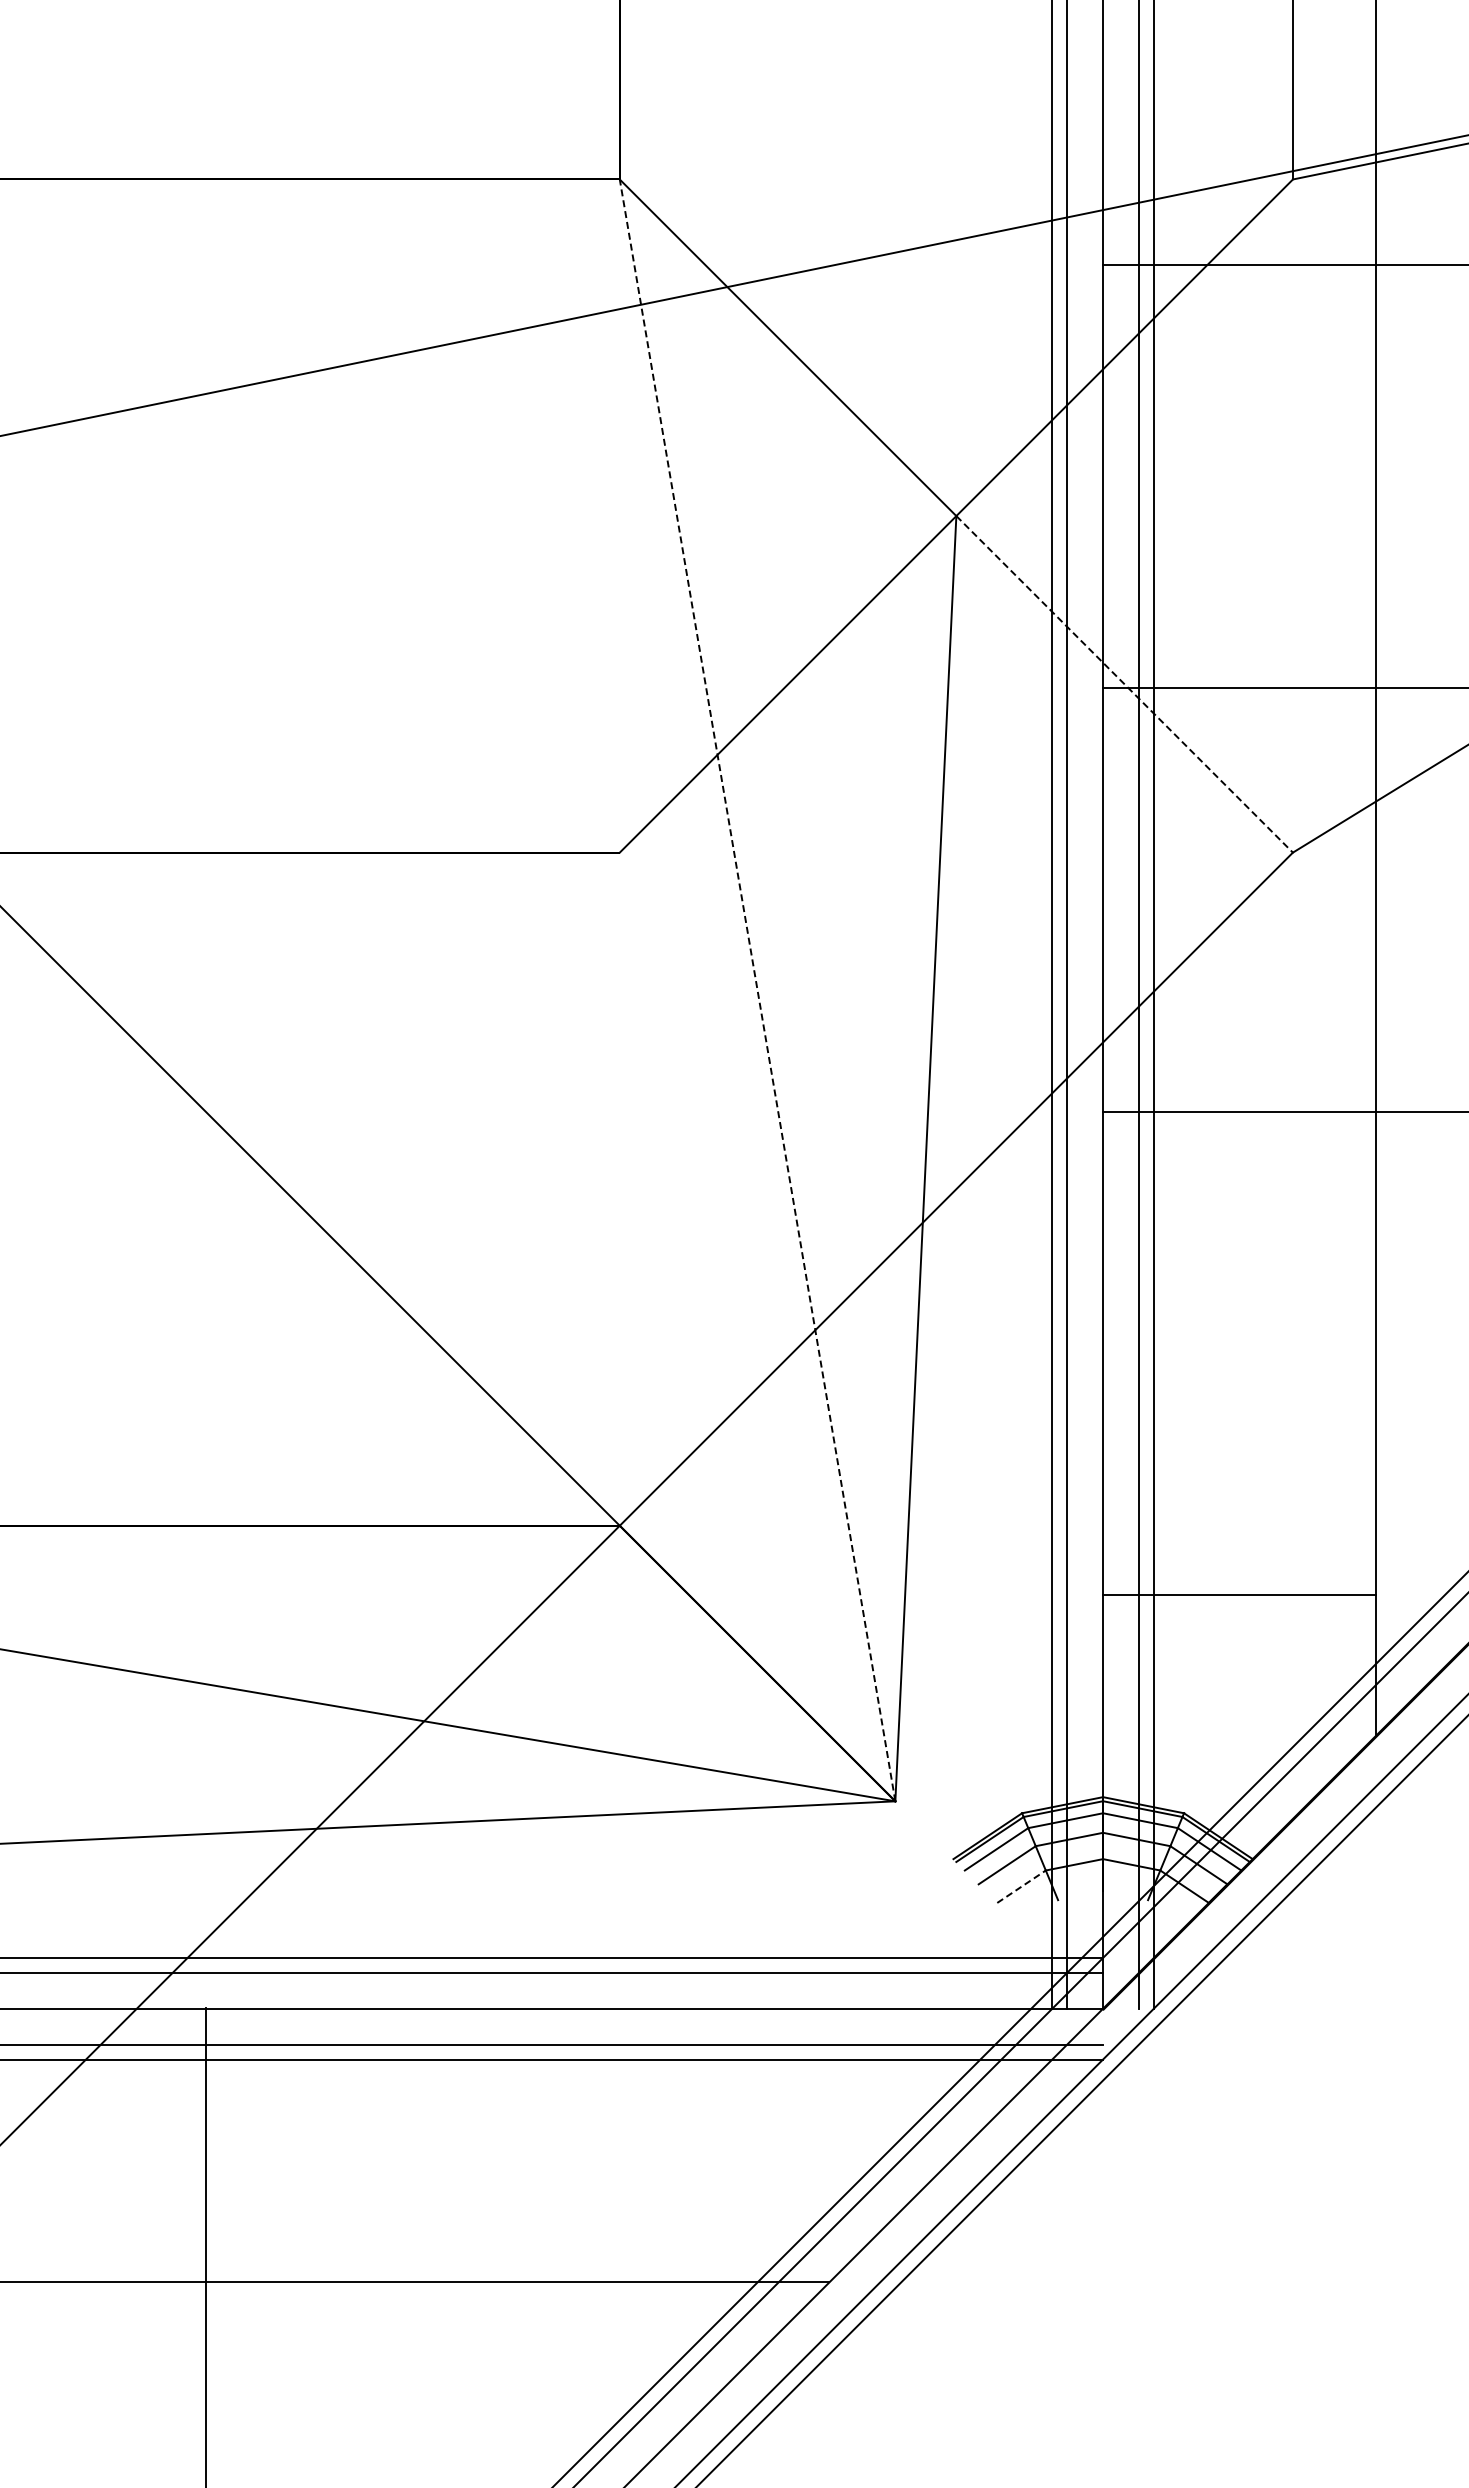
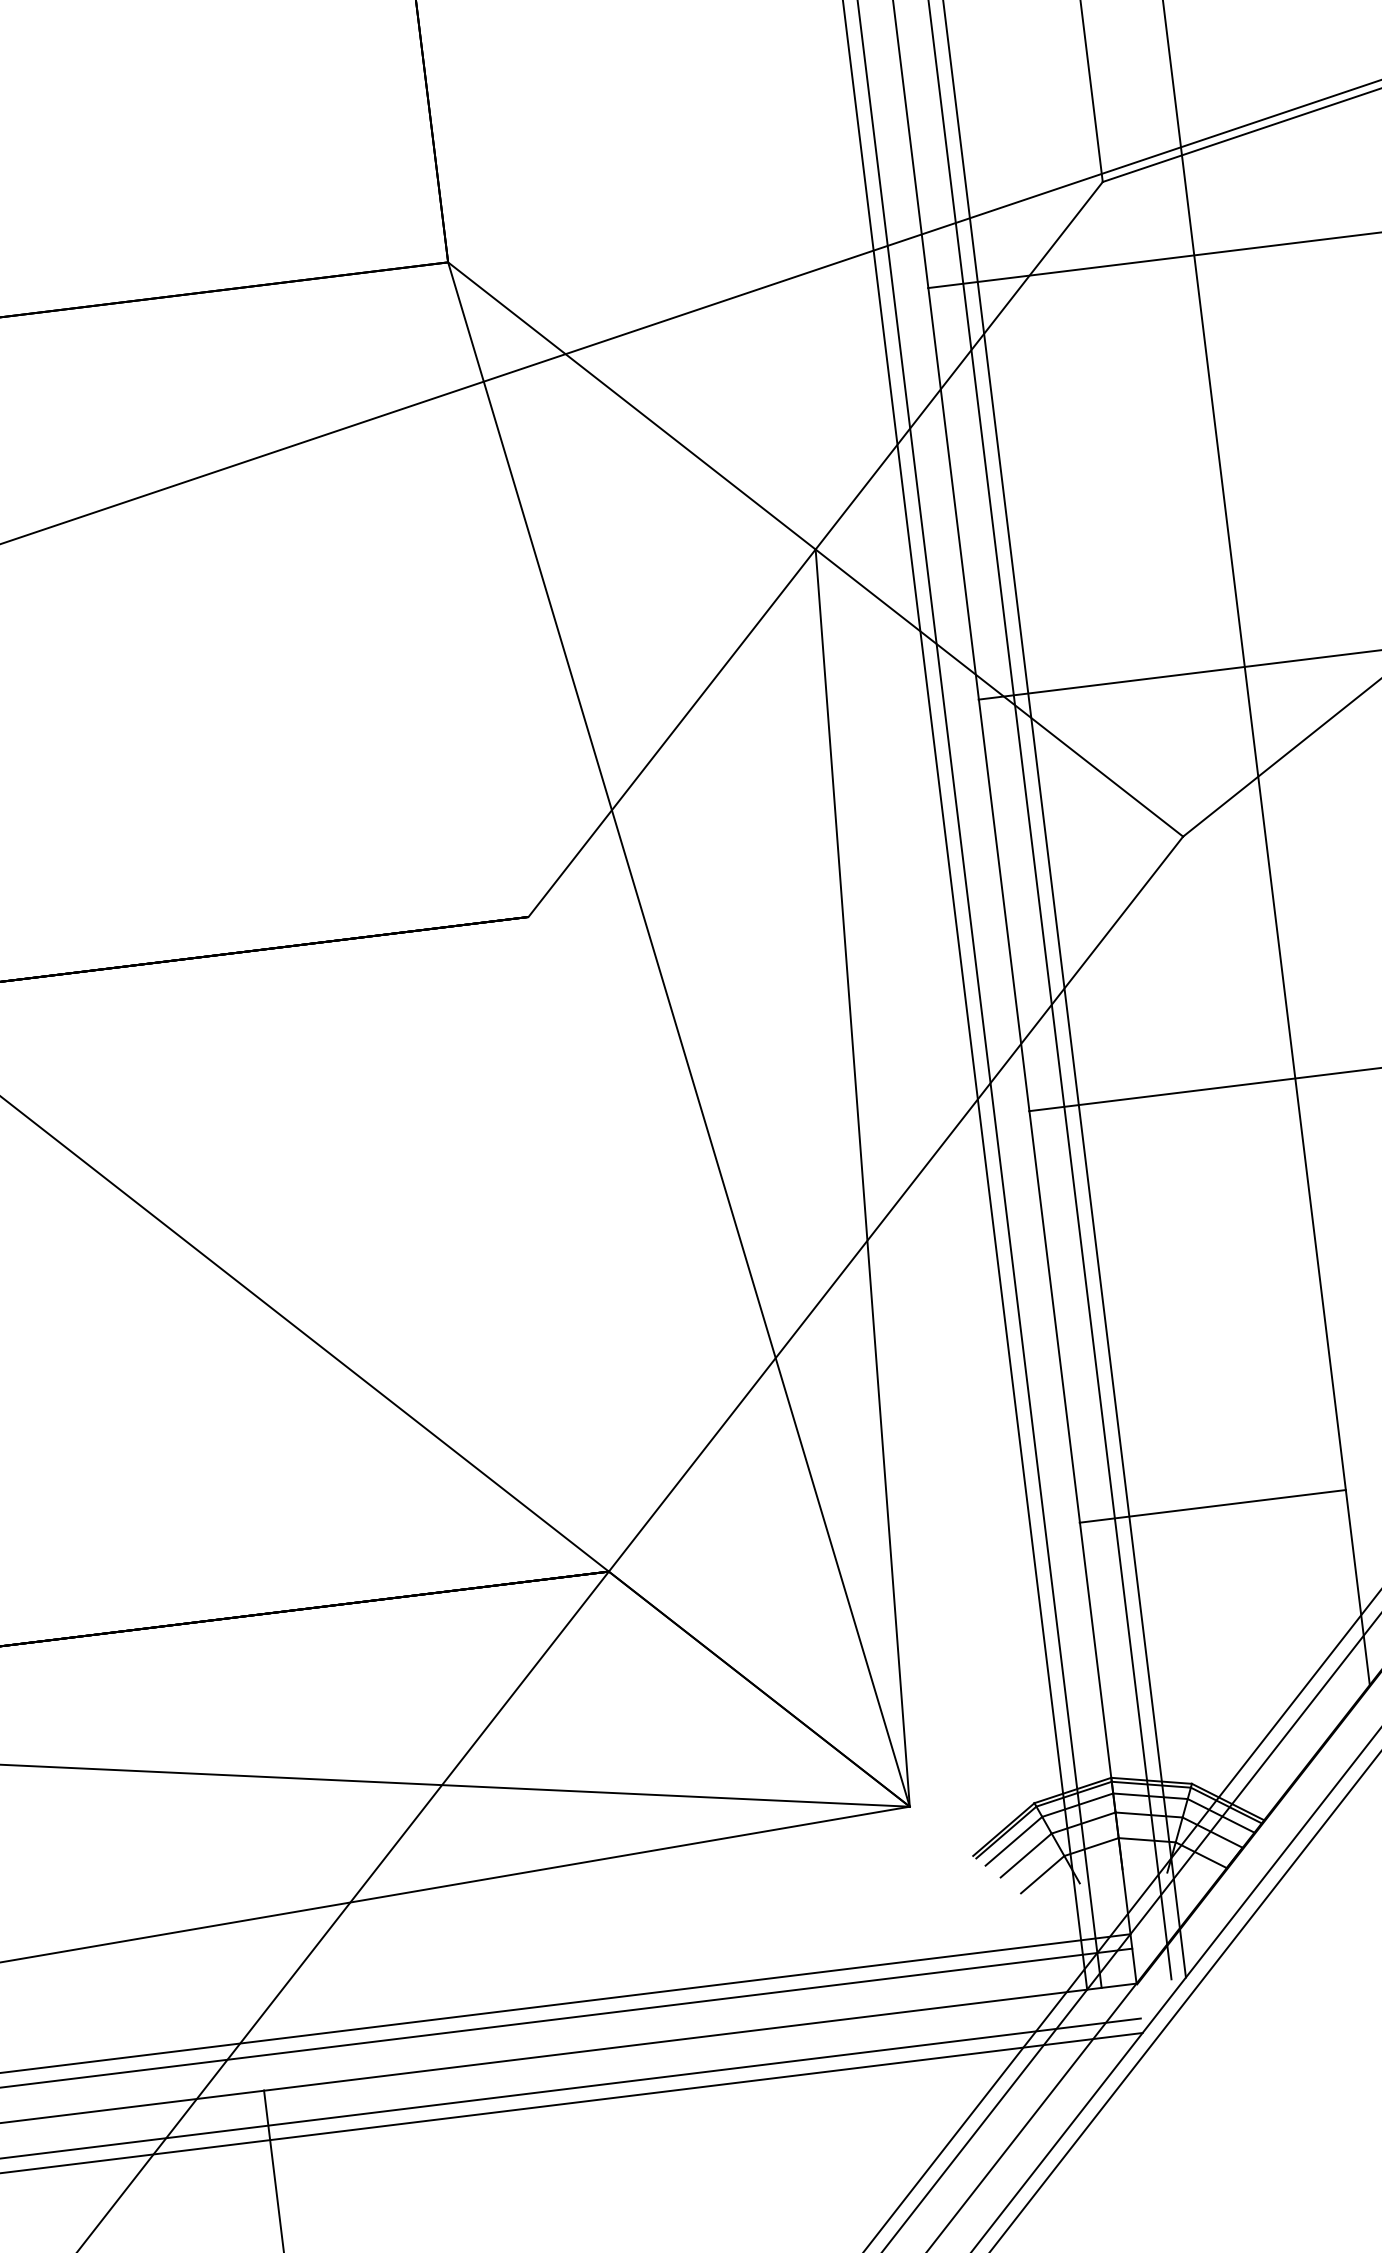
line: (1124, 684) -> (999, 693), dashed -> solid
line: (757, 990) -> (678, 1034), dashed -> solid
line: (1239, 1594) -> (1212, 1506), moved
line: (1021, 1886) -> (1042, 1874), dashed -> solid

